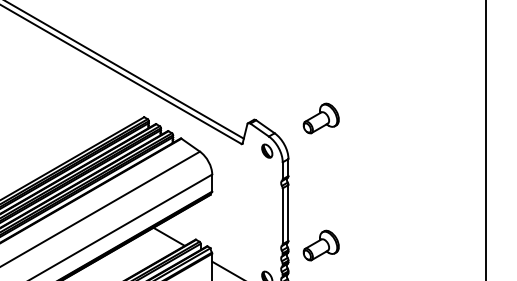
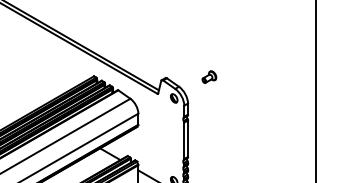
part: (321, 117) -> (209, 76), size x0.6
part: (321, 244) -> (209, 159), removed

